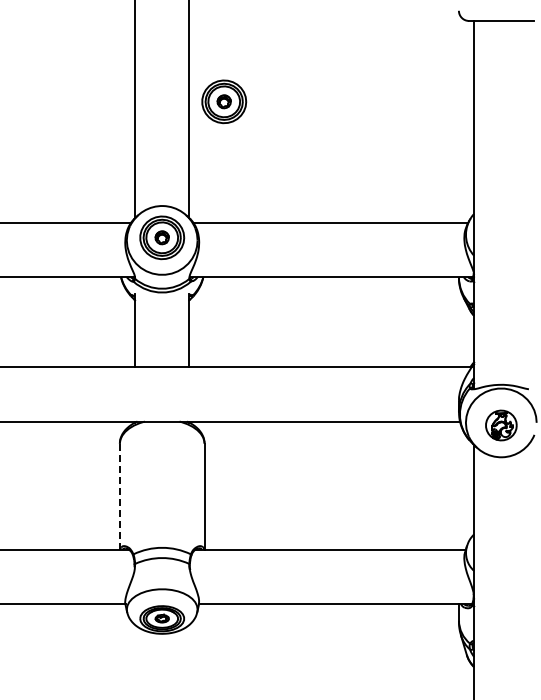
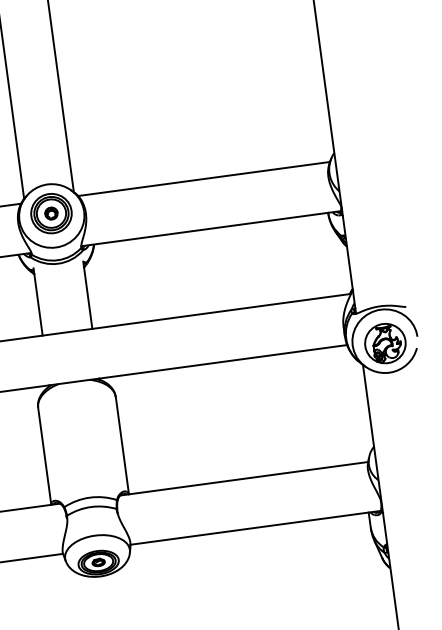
part: (224, 101) -> (91, 80), removed
part: (501, 425) -> (385, 343), size x1.43
line: (119, 497) -> (44, 456), dashed -> solid

